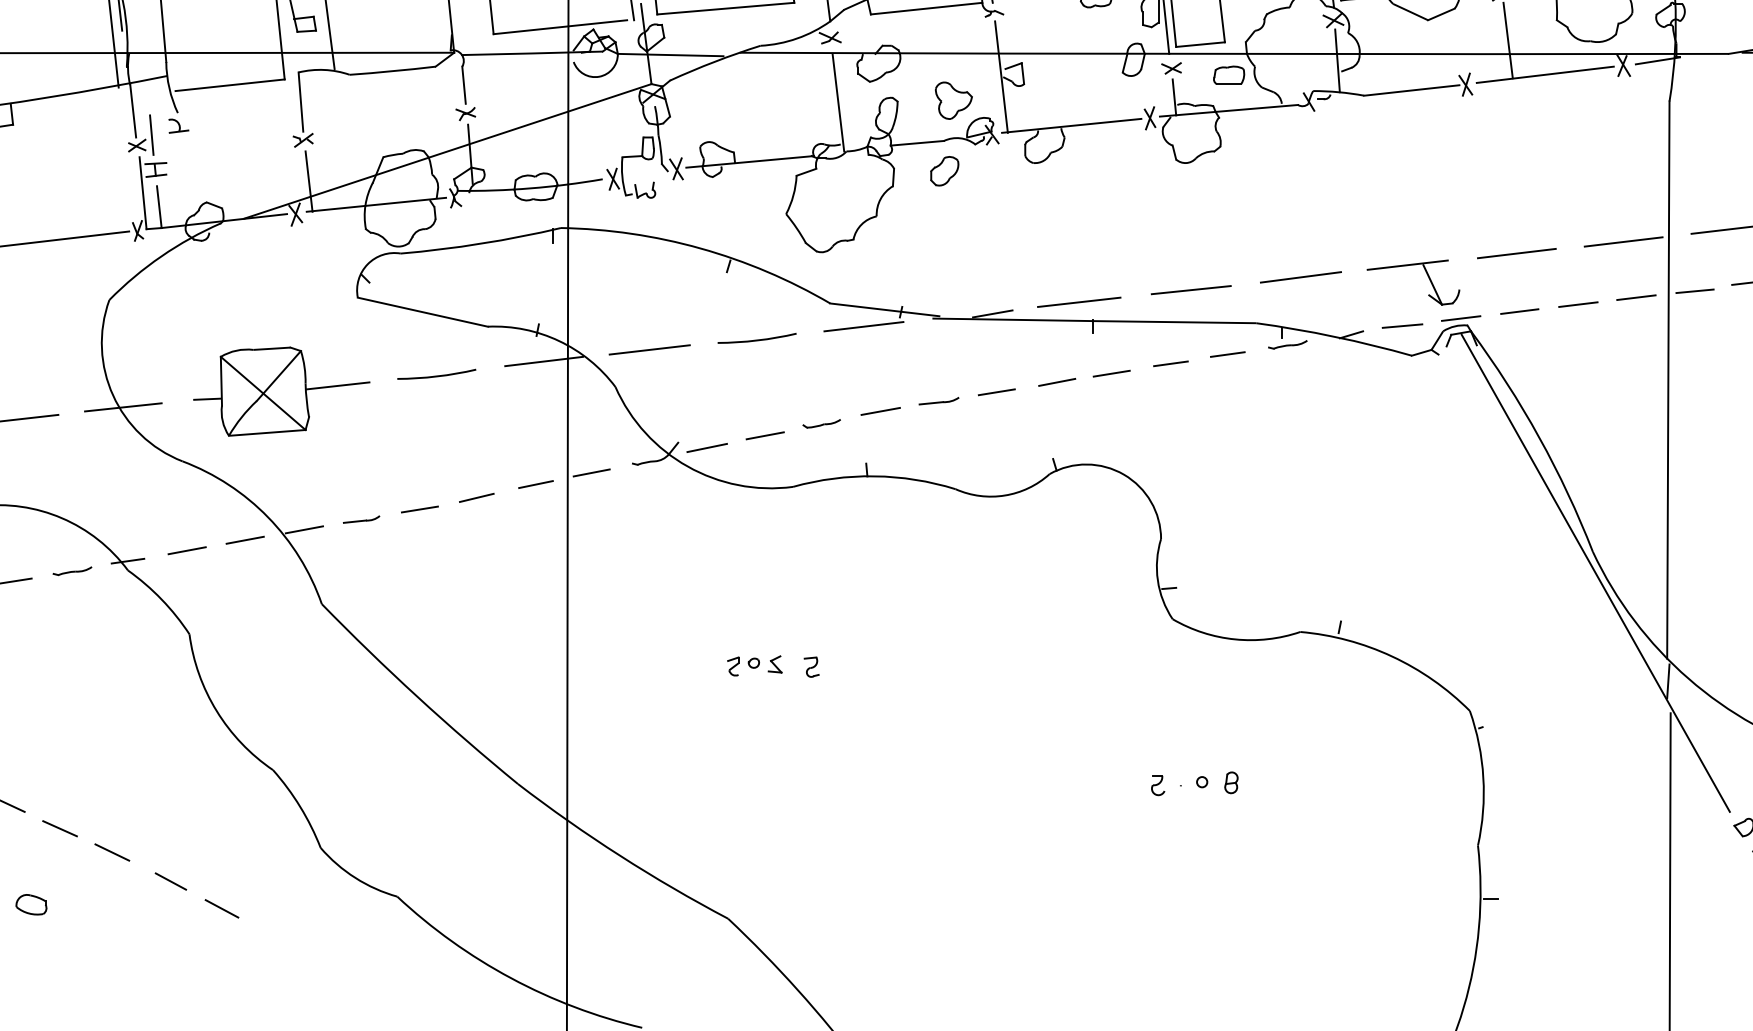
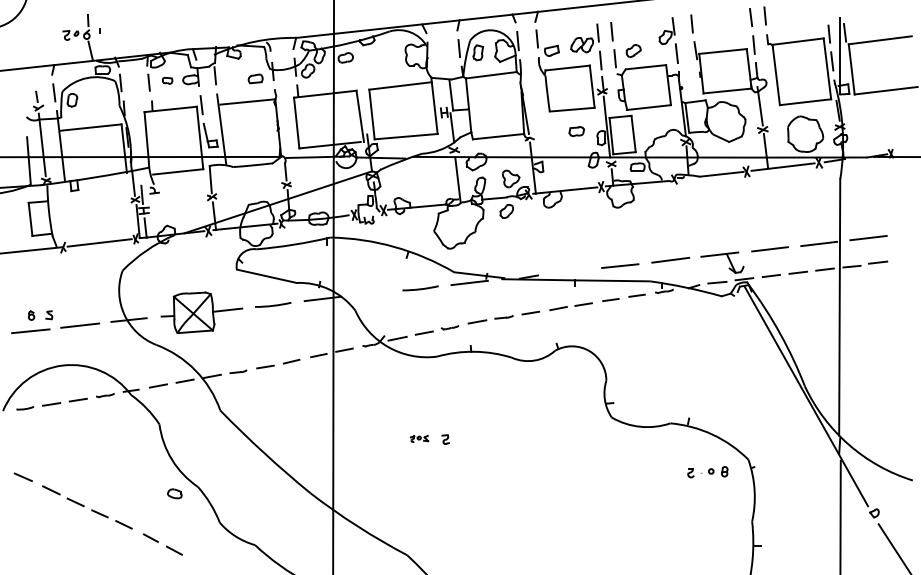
line: (1078, 301) -> (568, 271), removed
line: (648, 349) -> (370, 293), removed
part: (754, 664) -> (419, 438), size x0.7
part: (1193, 784) -> (707, 472), moved
part: (30, 904) -> (174, 493), moved

